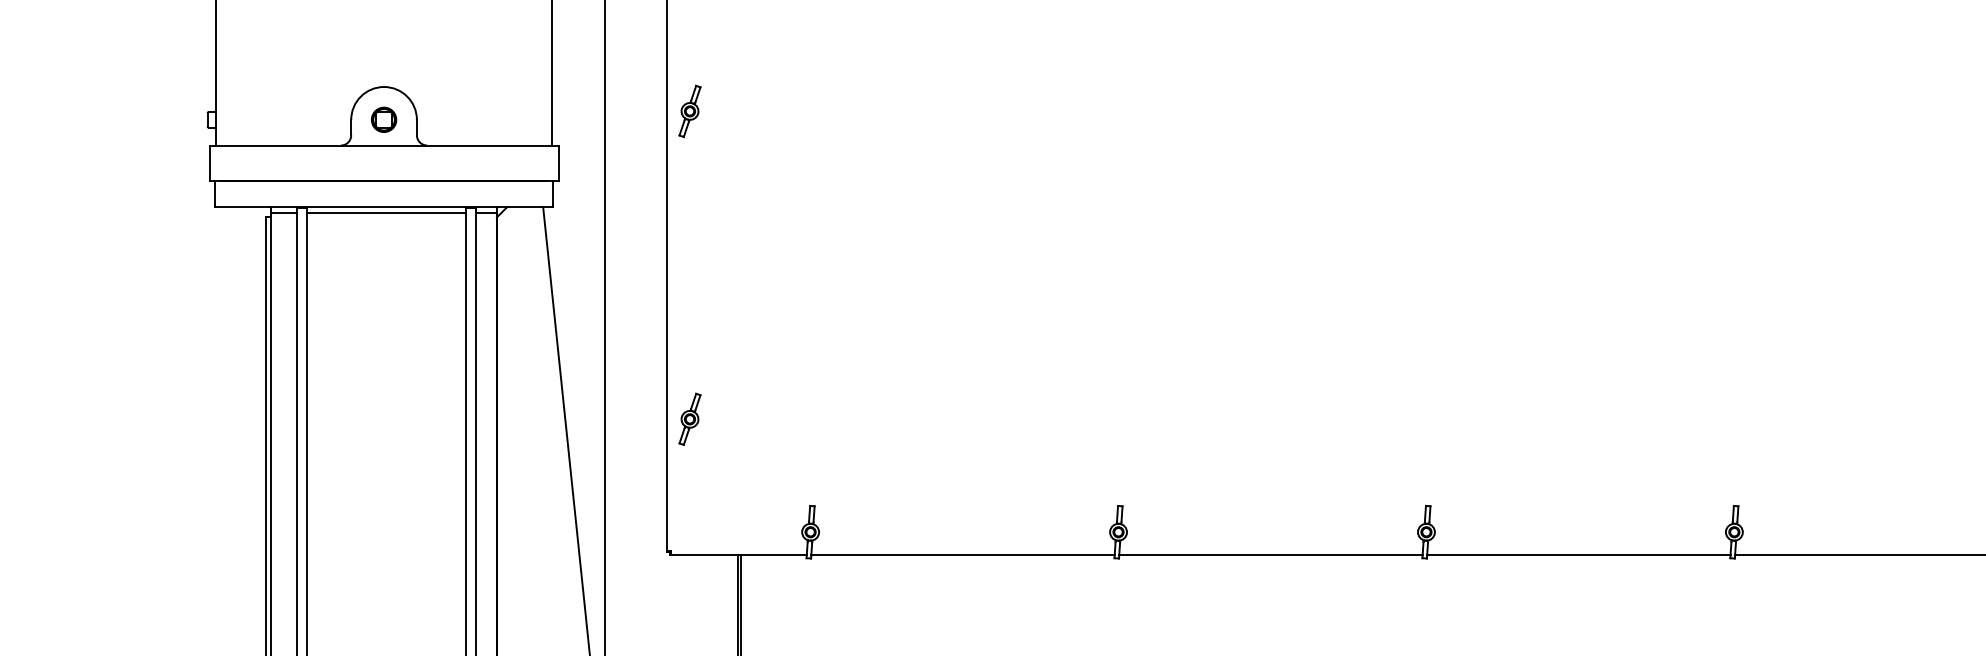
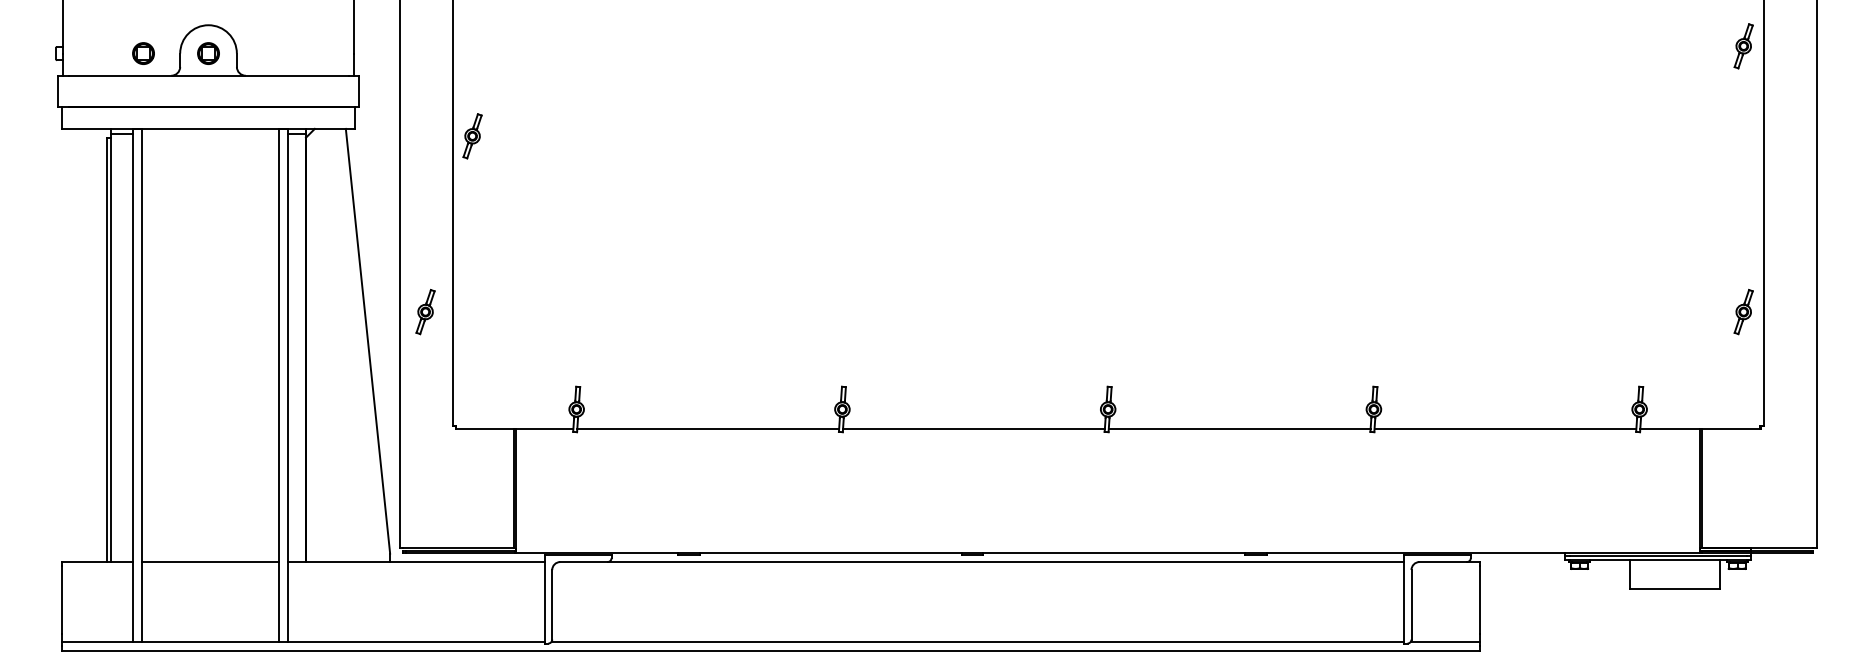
part: (689, 111) -> (472, 136), moved
part: (308, 119) -> (143, 53), added
line: (386, 213) -> (210, 134), removed
part: (689, 419) -> (425, 312), moved

